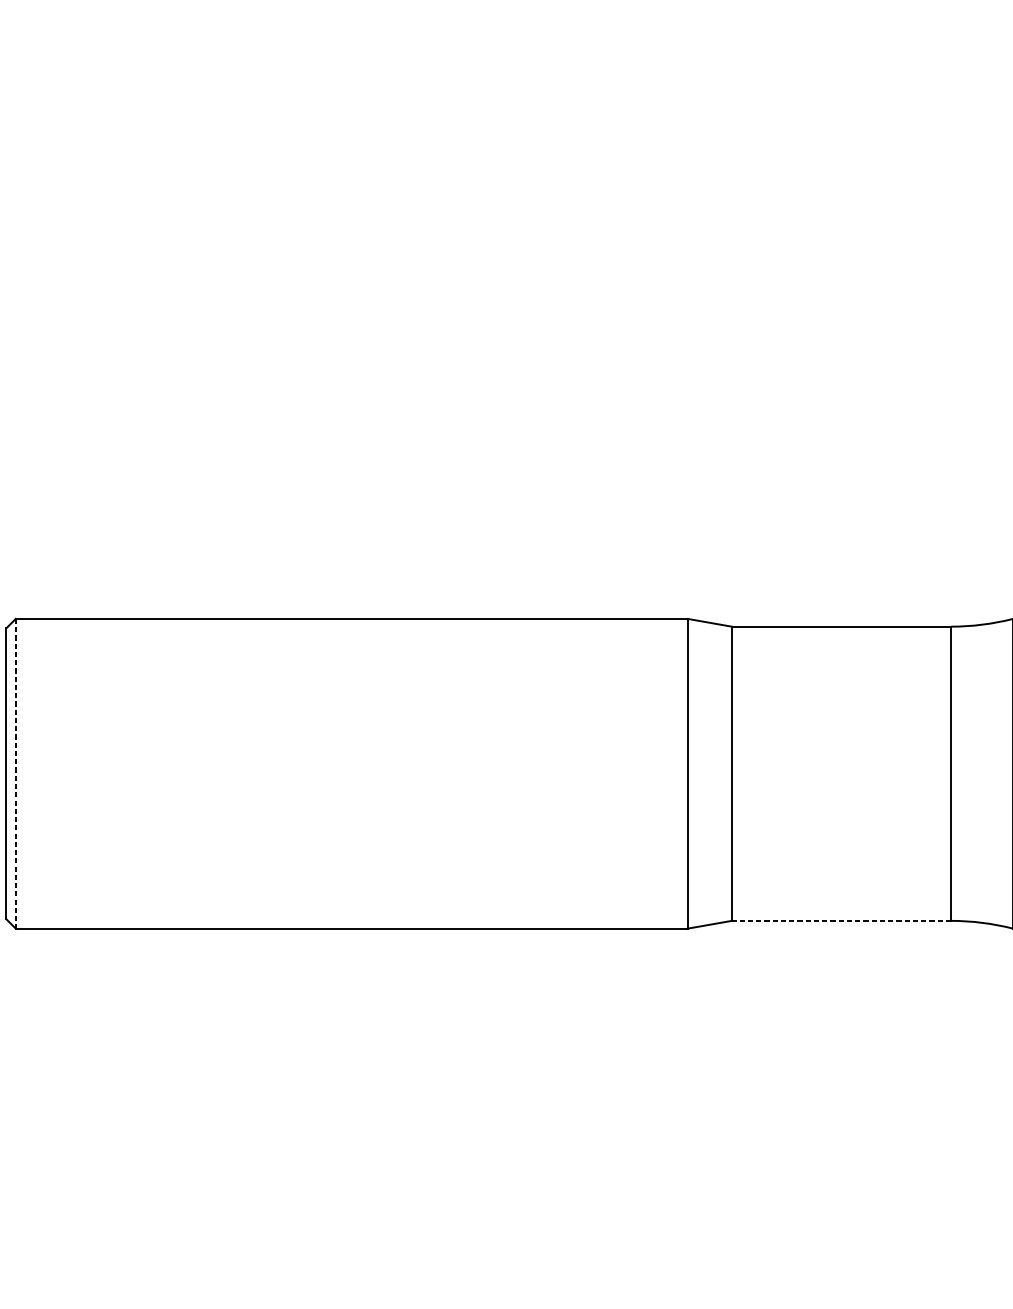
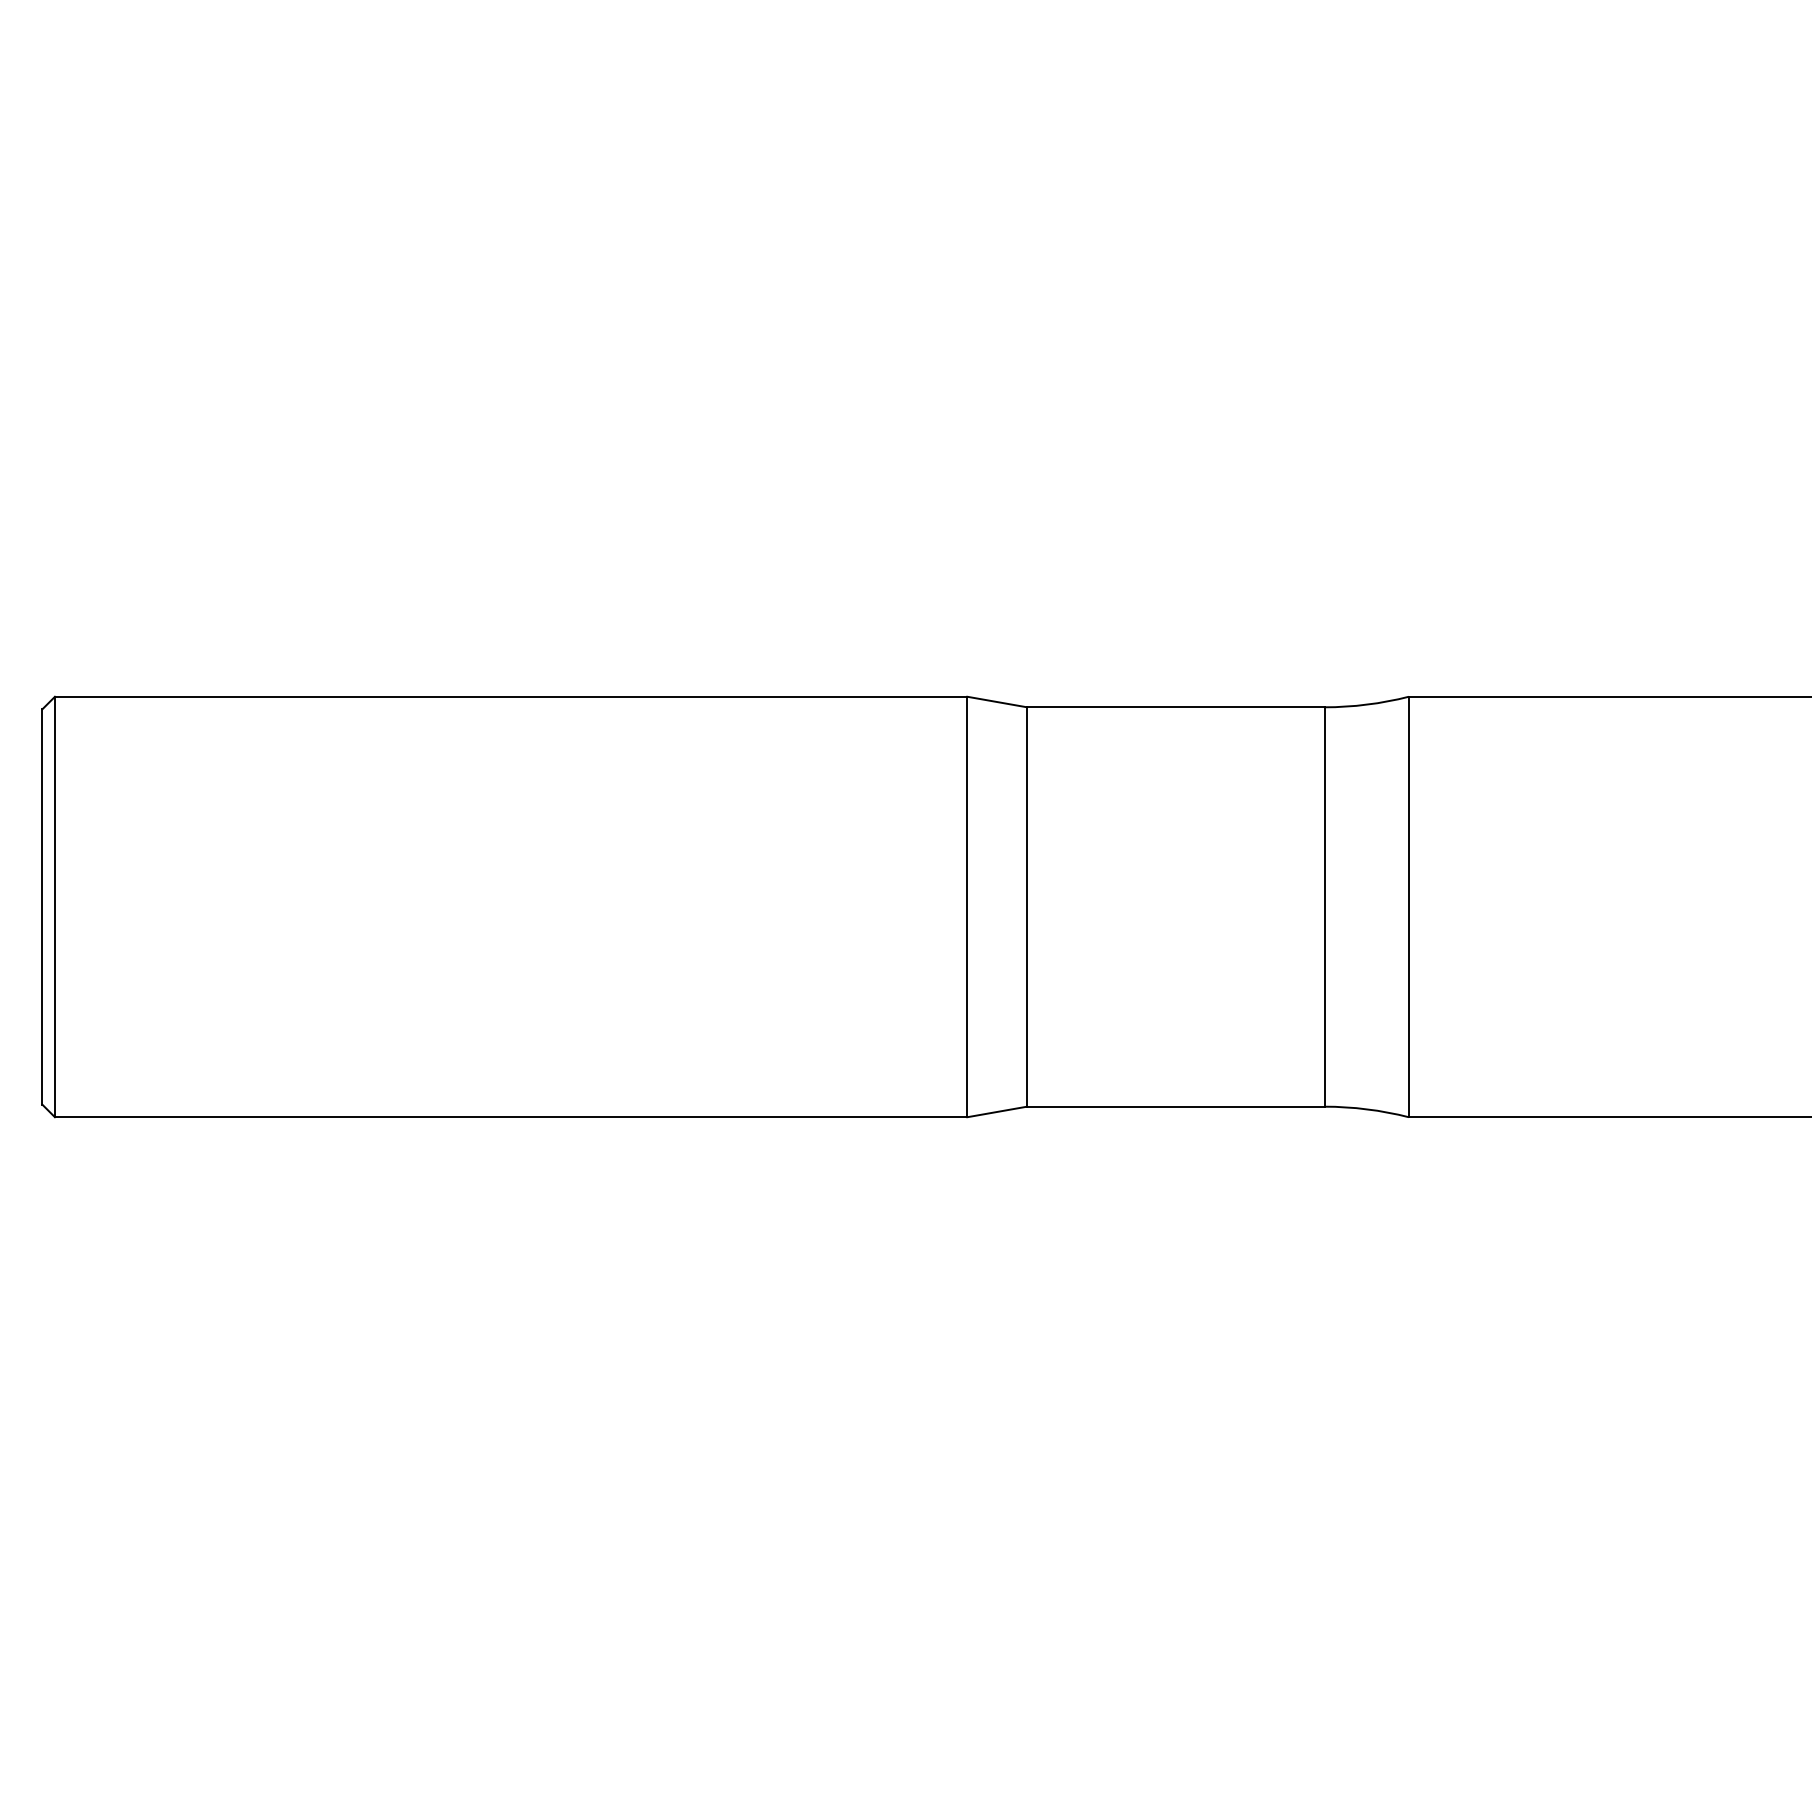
line: (15, 774) -> (54, 907), dashed -> solid
line: (841, 920) -> (1175, 1106), dashed -> solid

